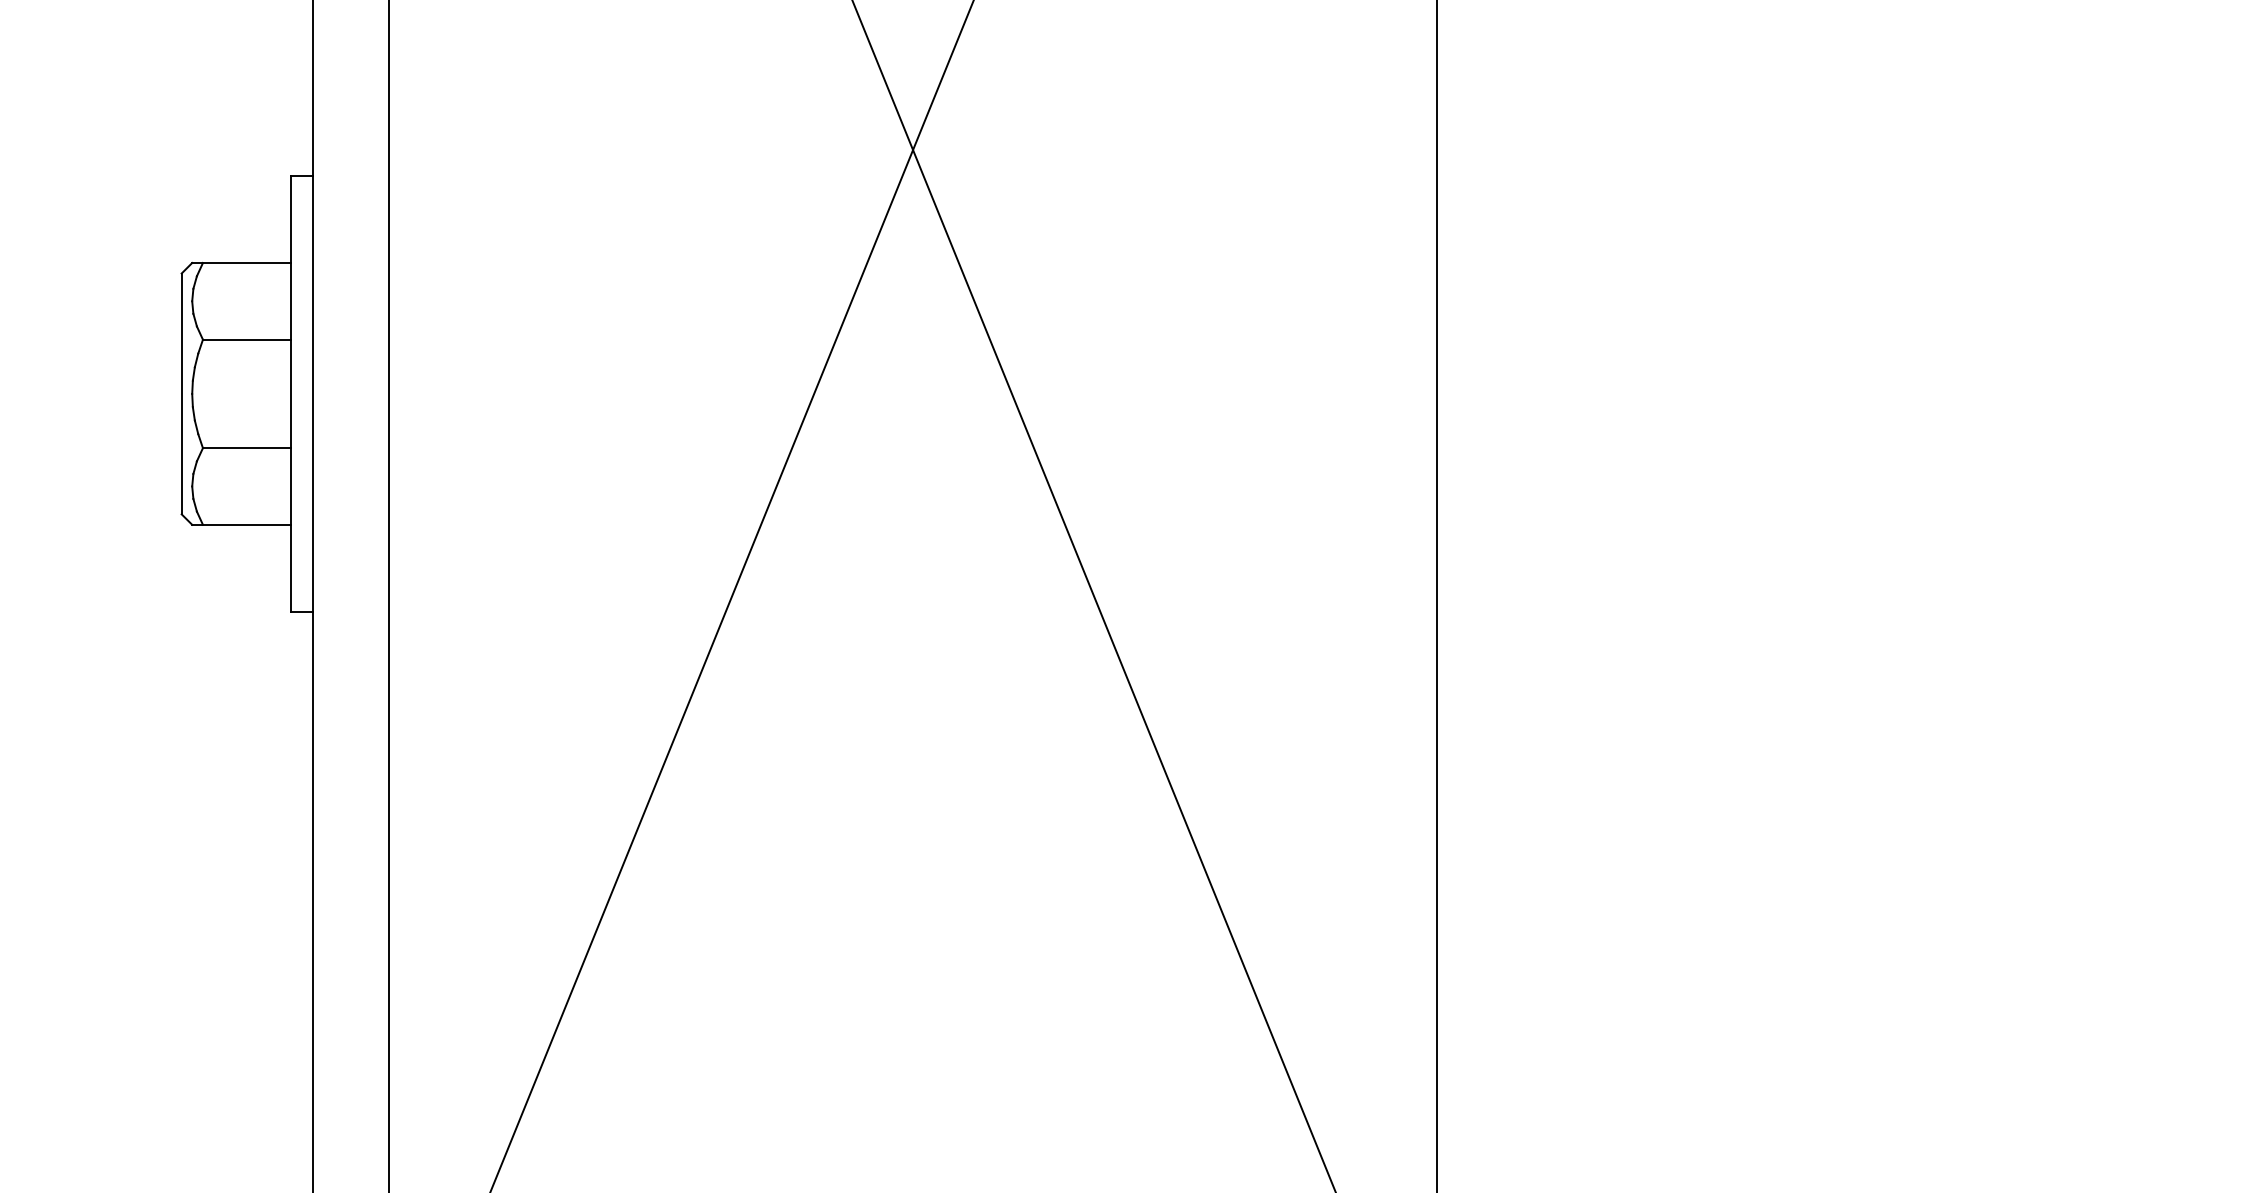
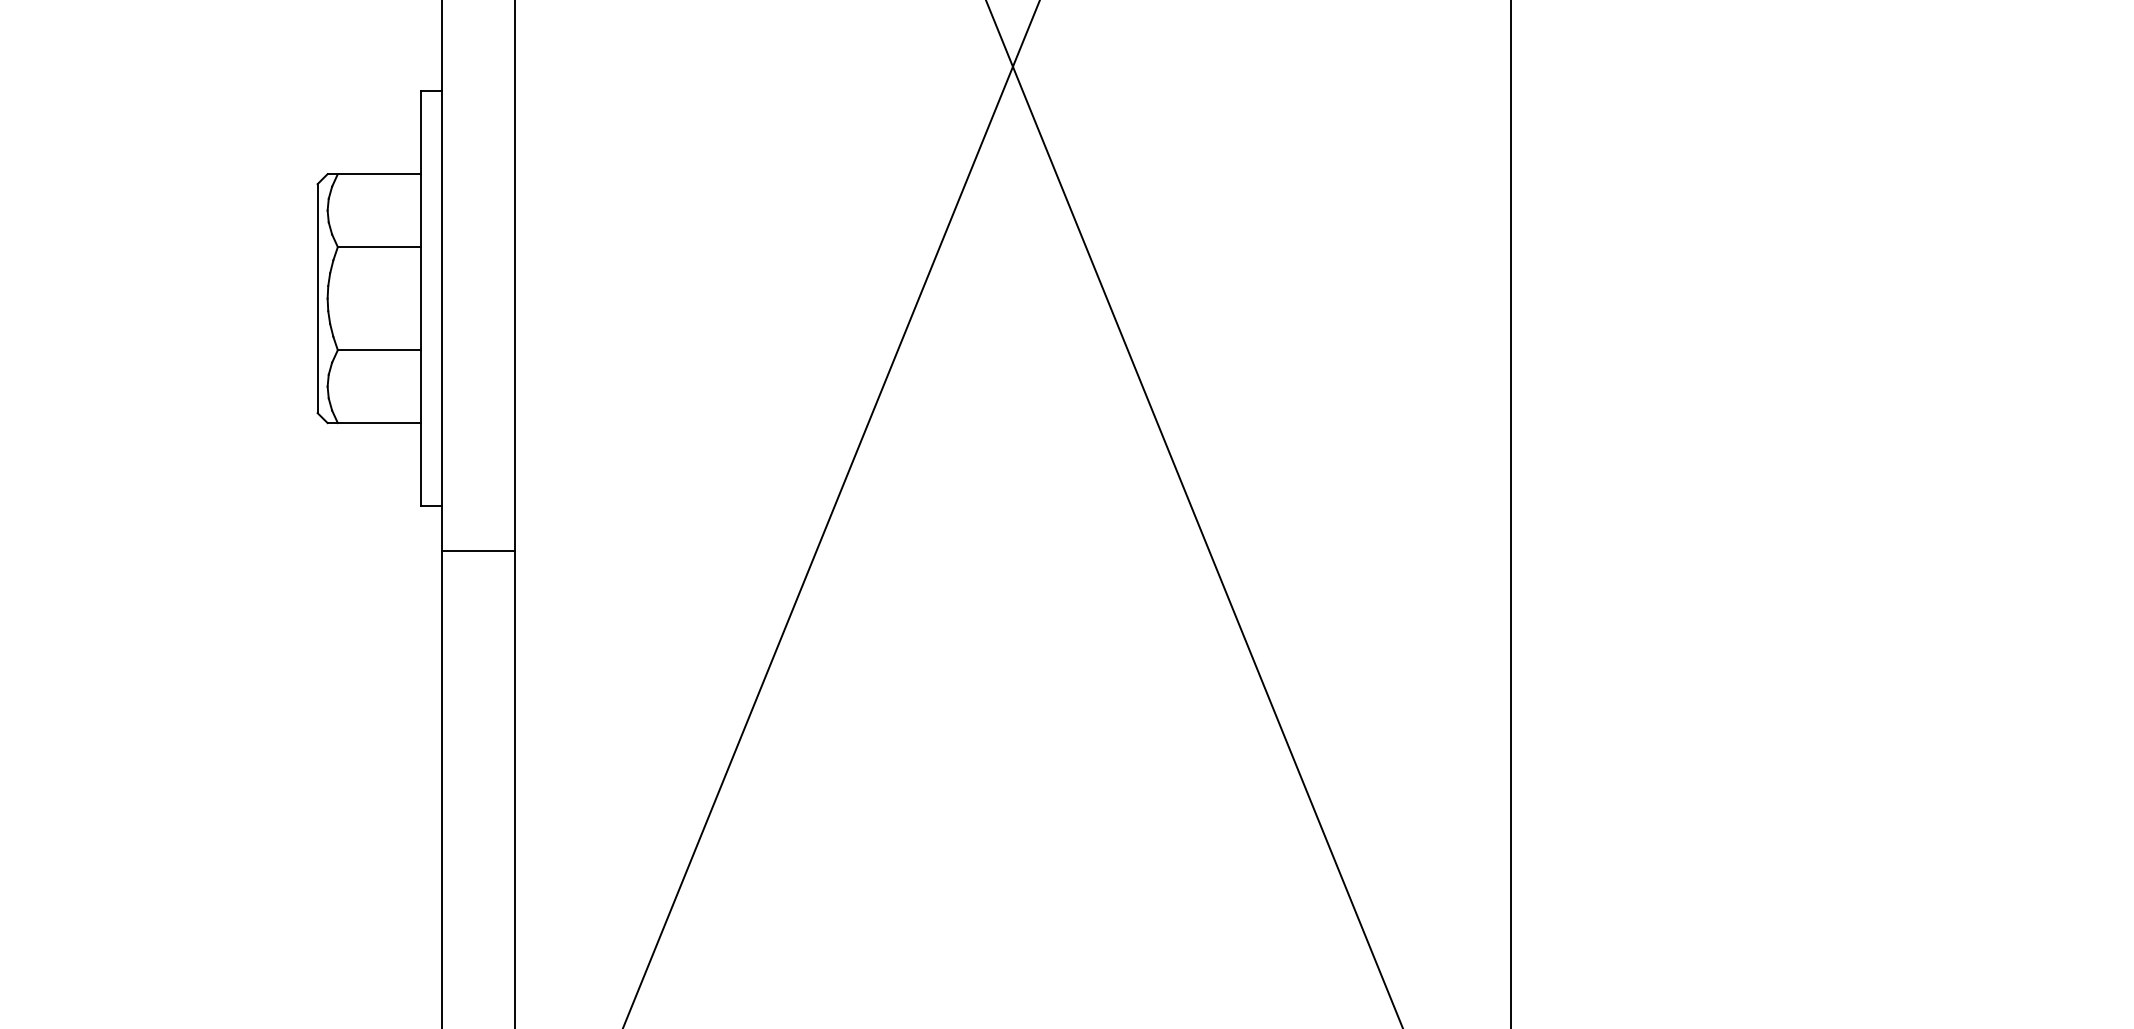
line: (350, 659) -> (478, 551), added

